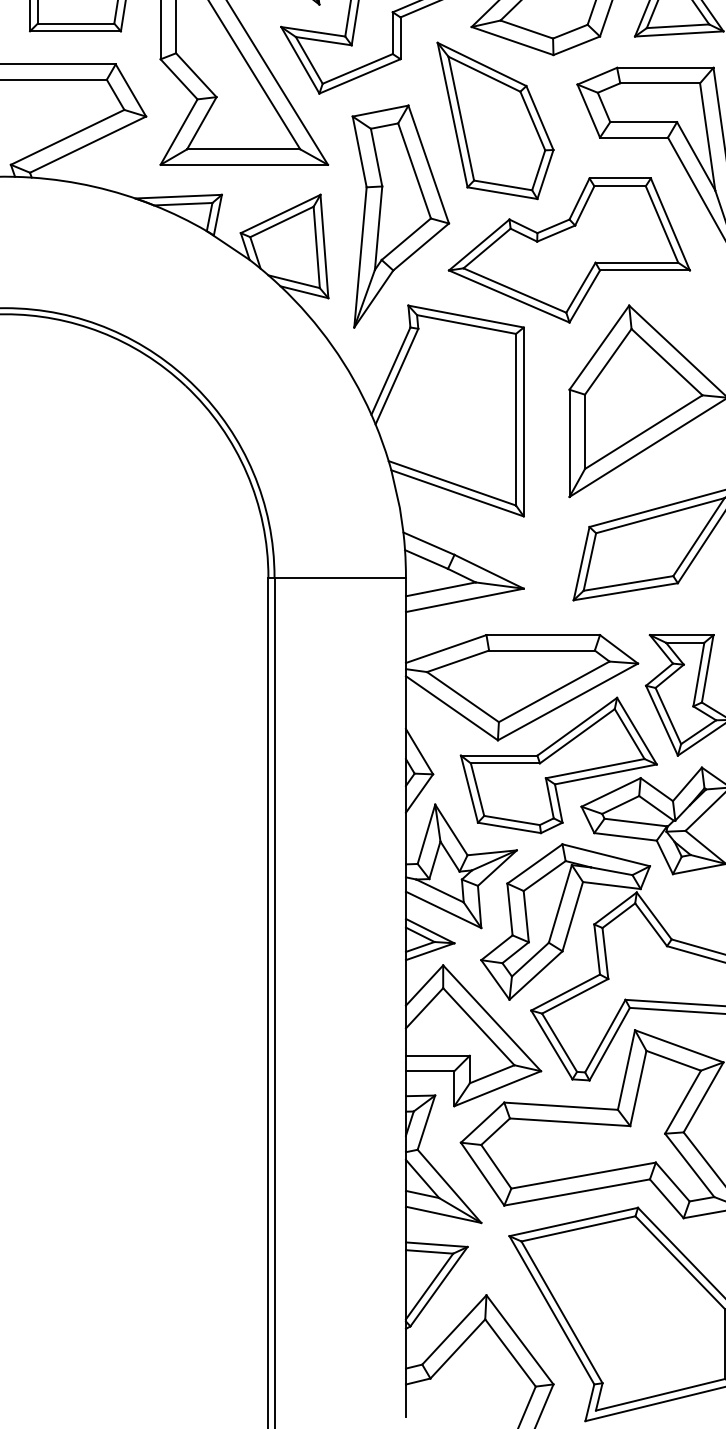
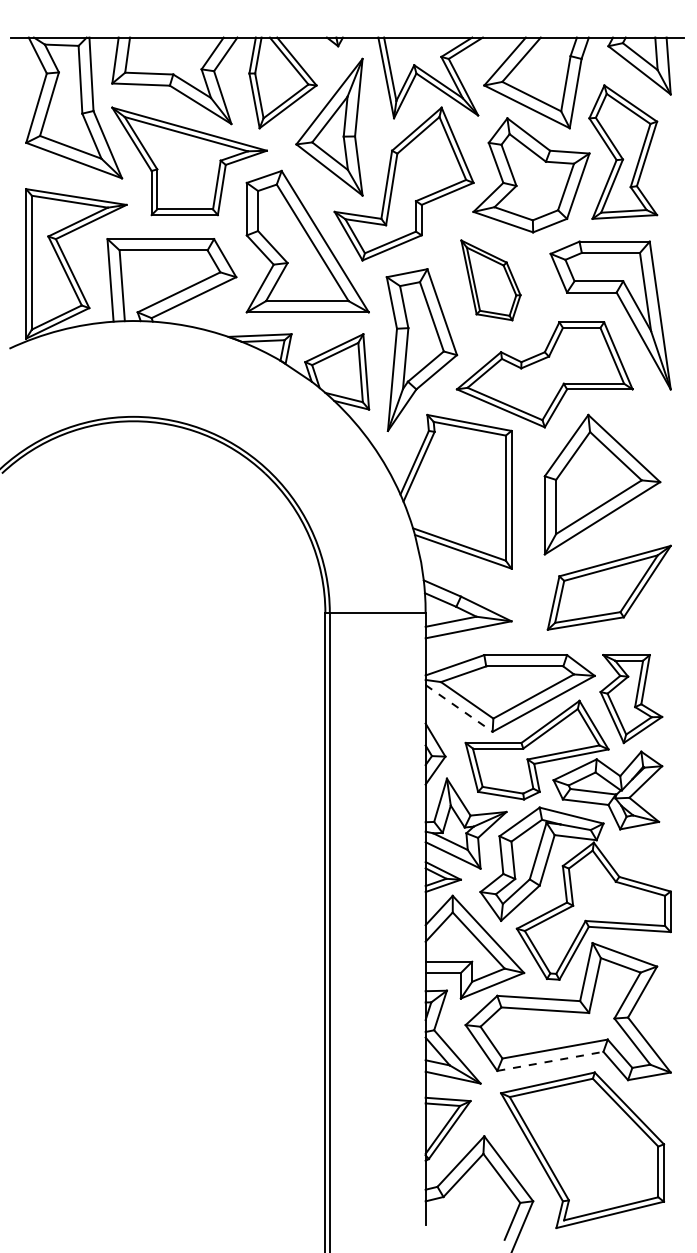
part: (494, 121) -> (490, 280), size x0.7
line: (452, 708) -> (459, 708), solid -> dashed
line: (577, 1192) -> (550, 1061), solid -> dashed

